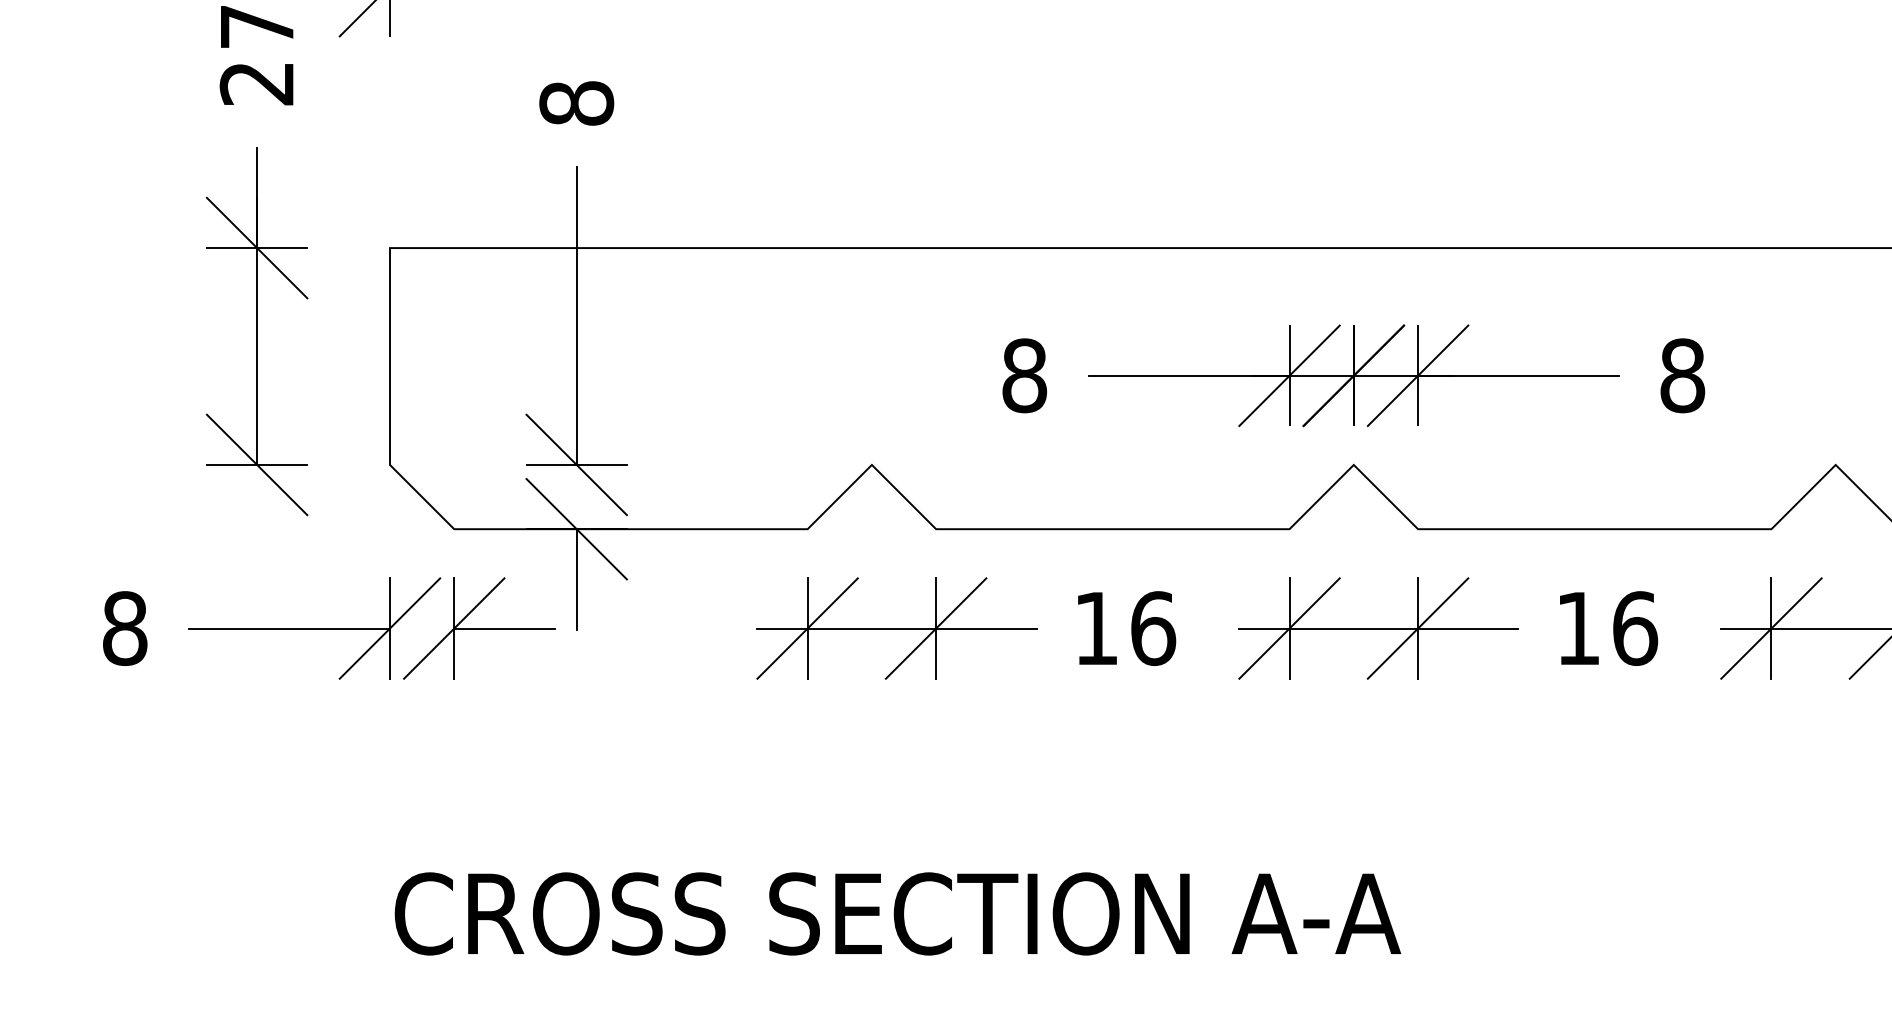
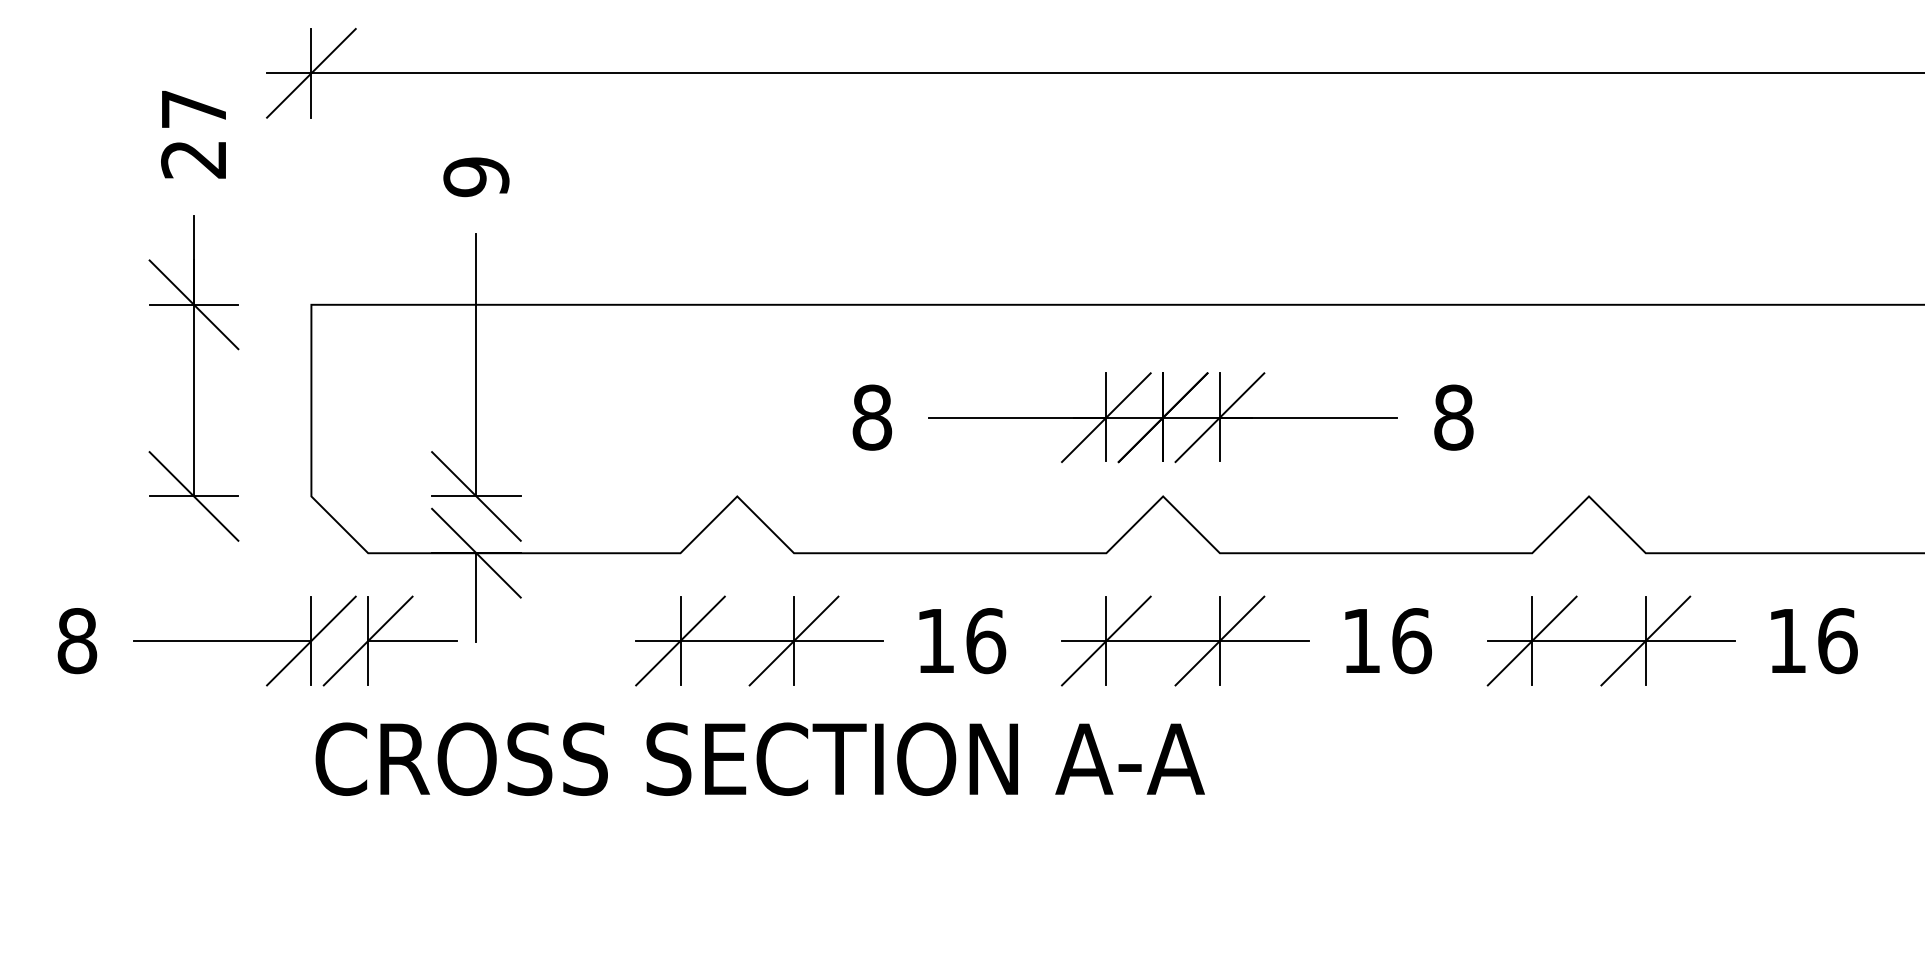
text: (576, 104) -> (476, 177), 8 -> 9
text: (897, 913) -> (759, 758), moved

